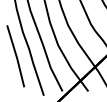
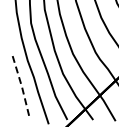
line: (16, 57) -> (21, 85), solid -> dashed

